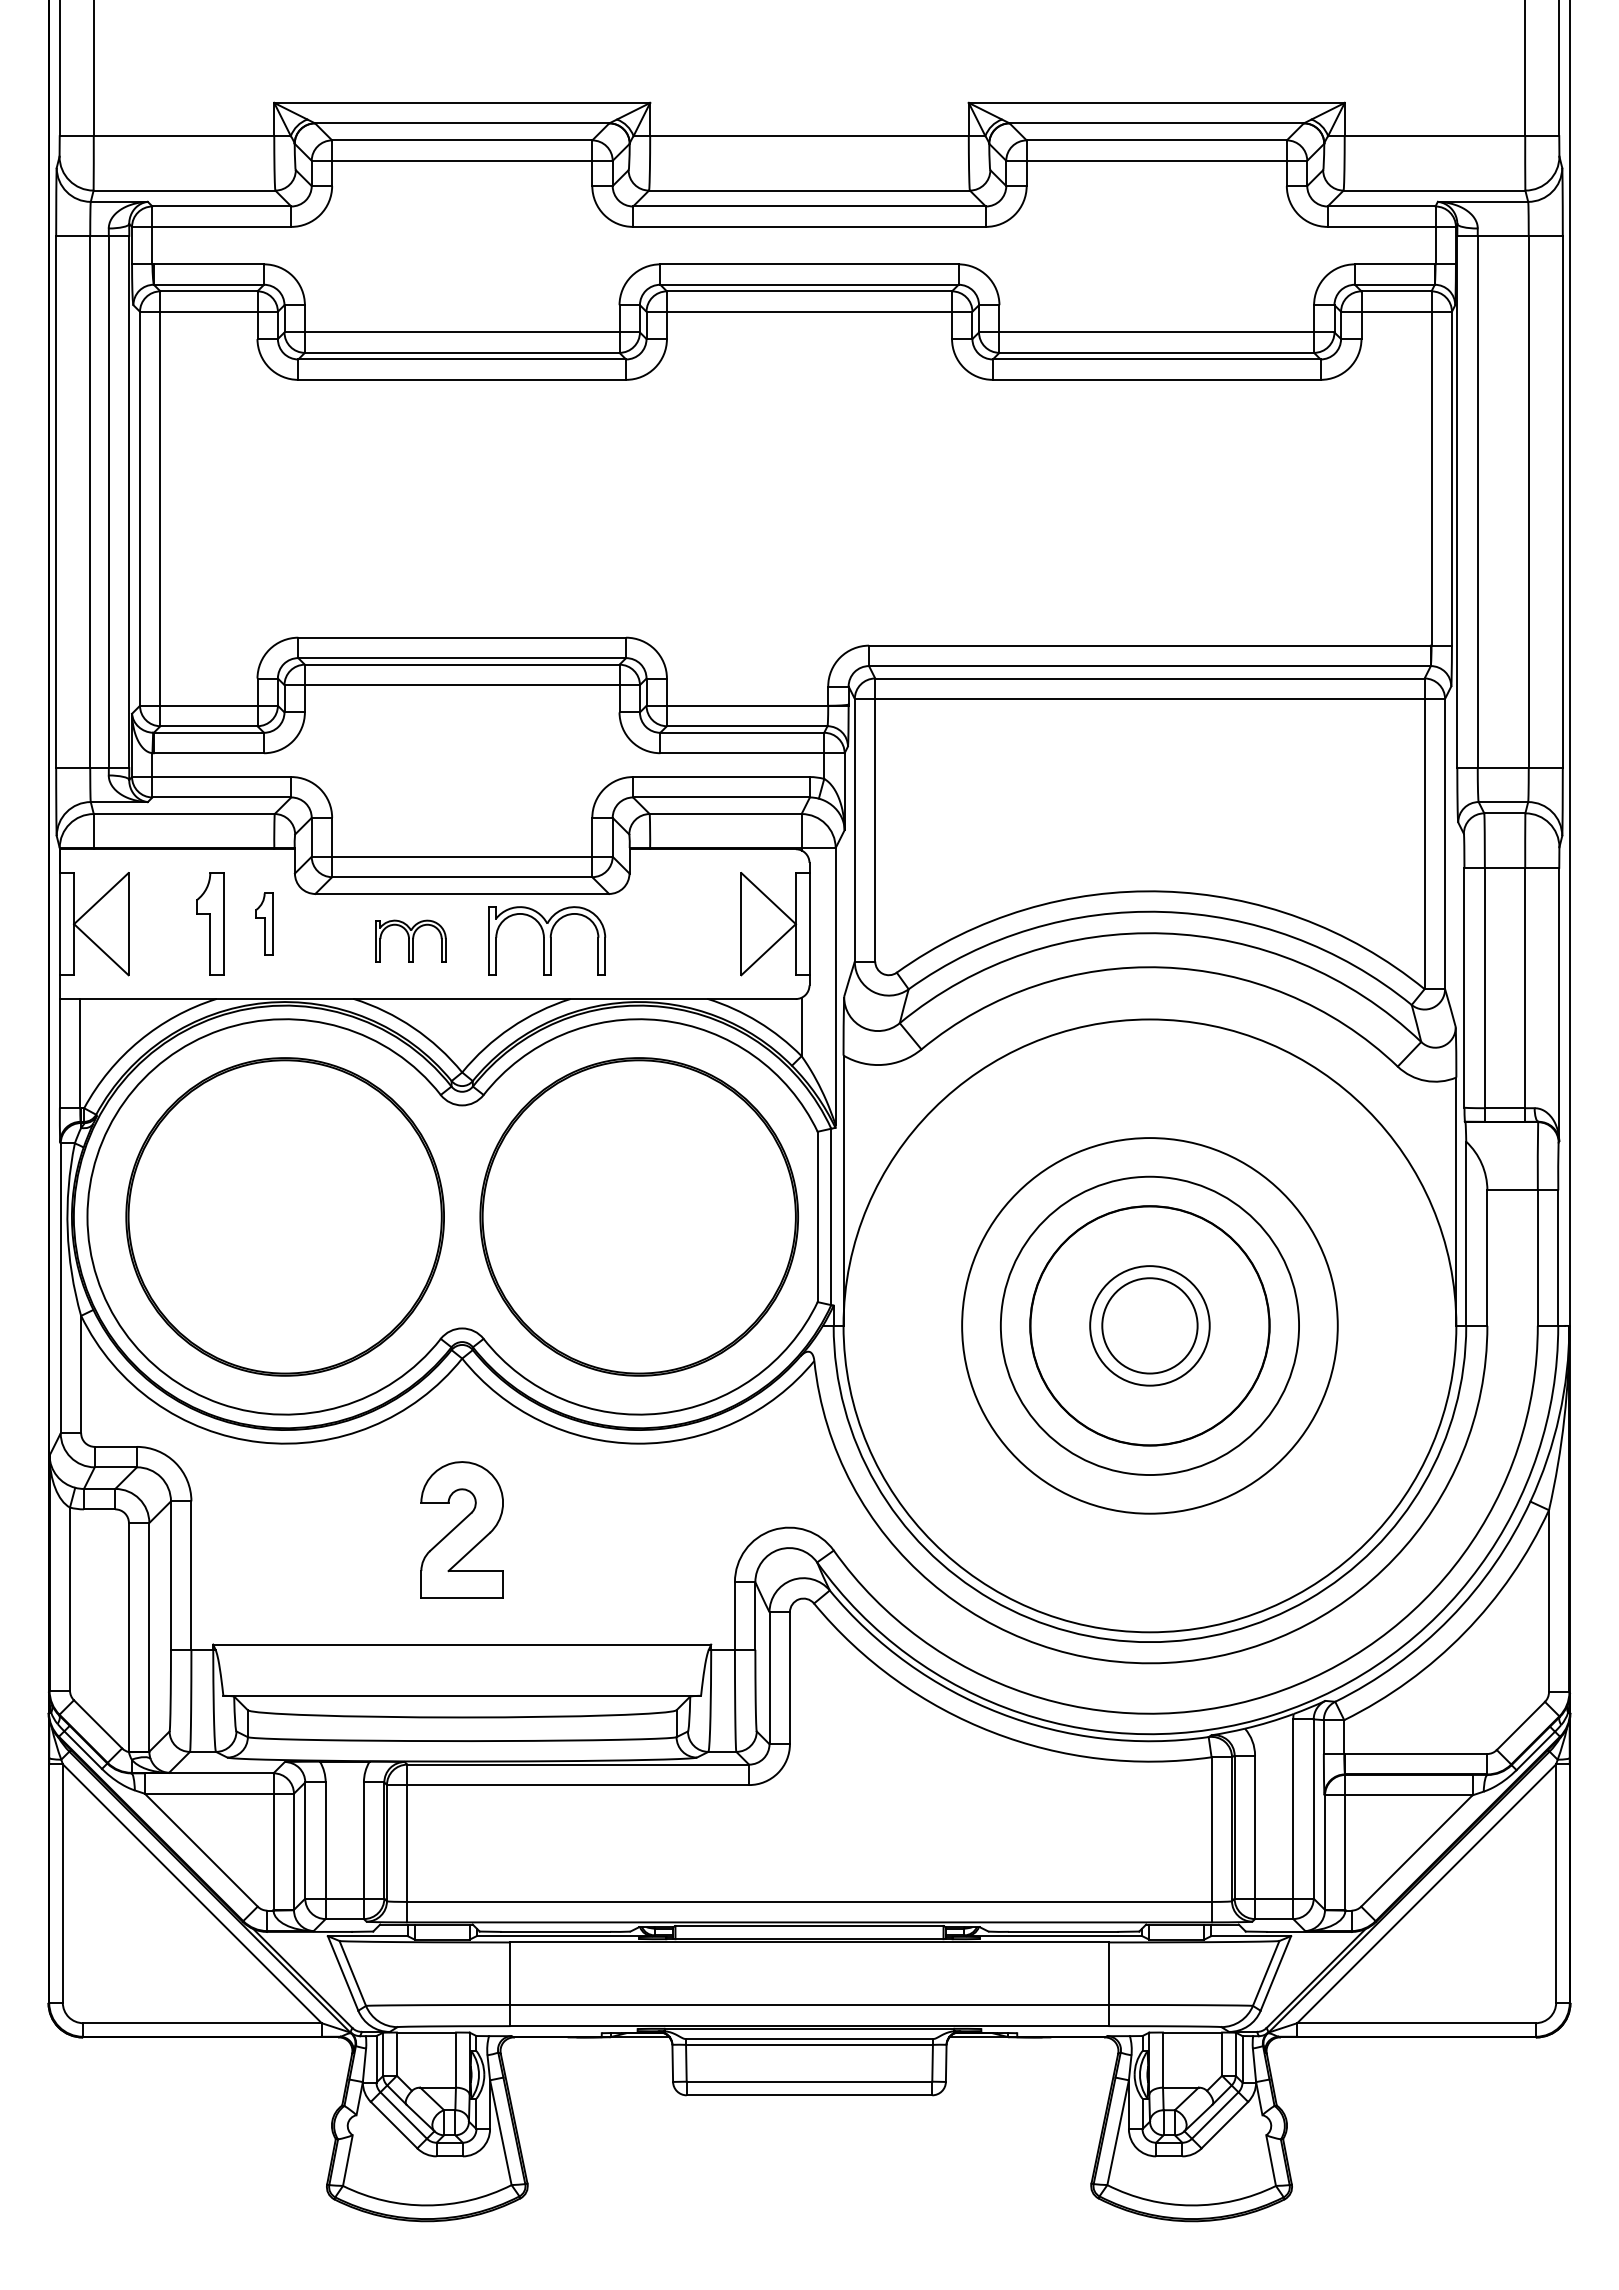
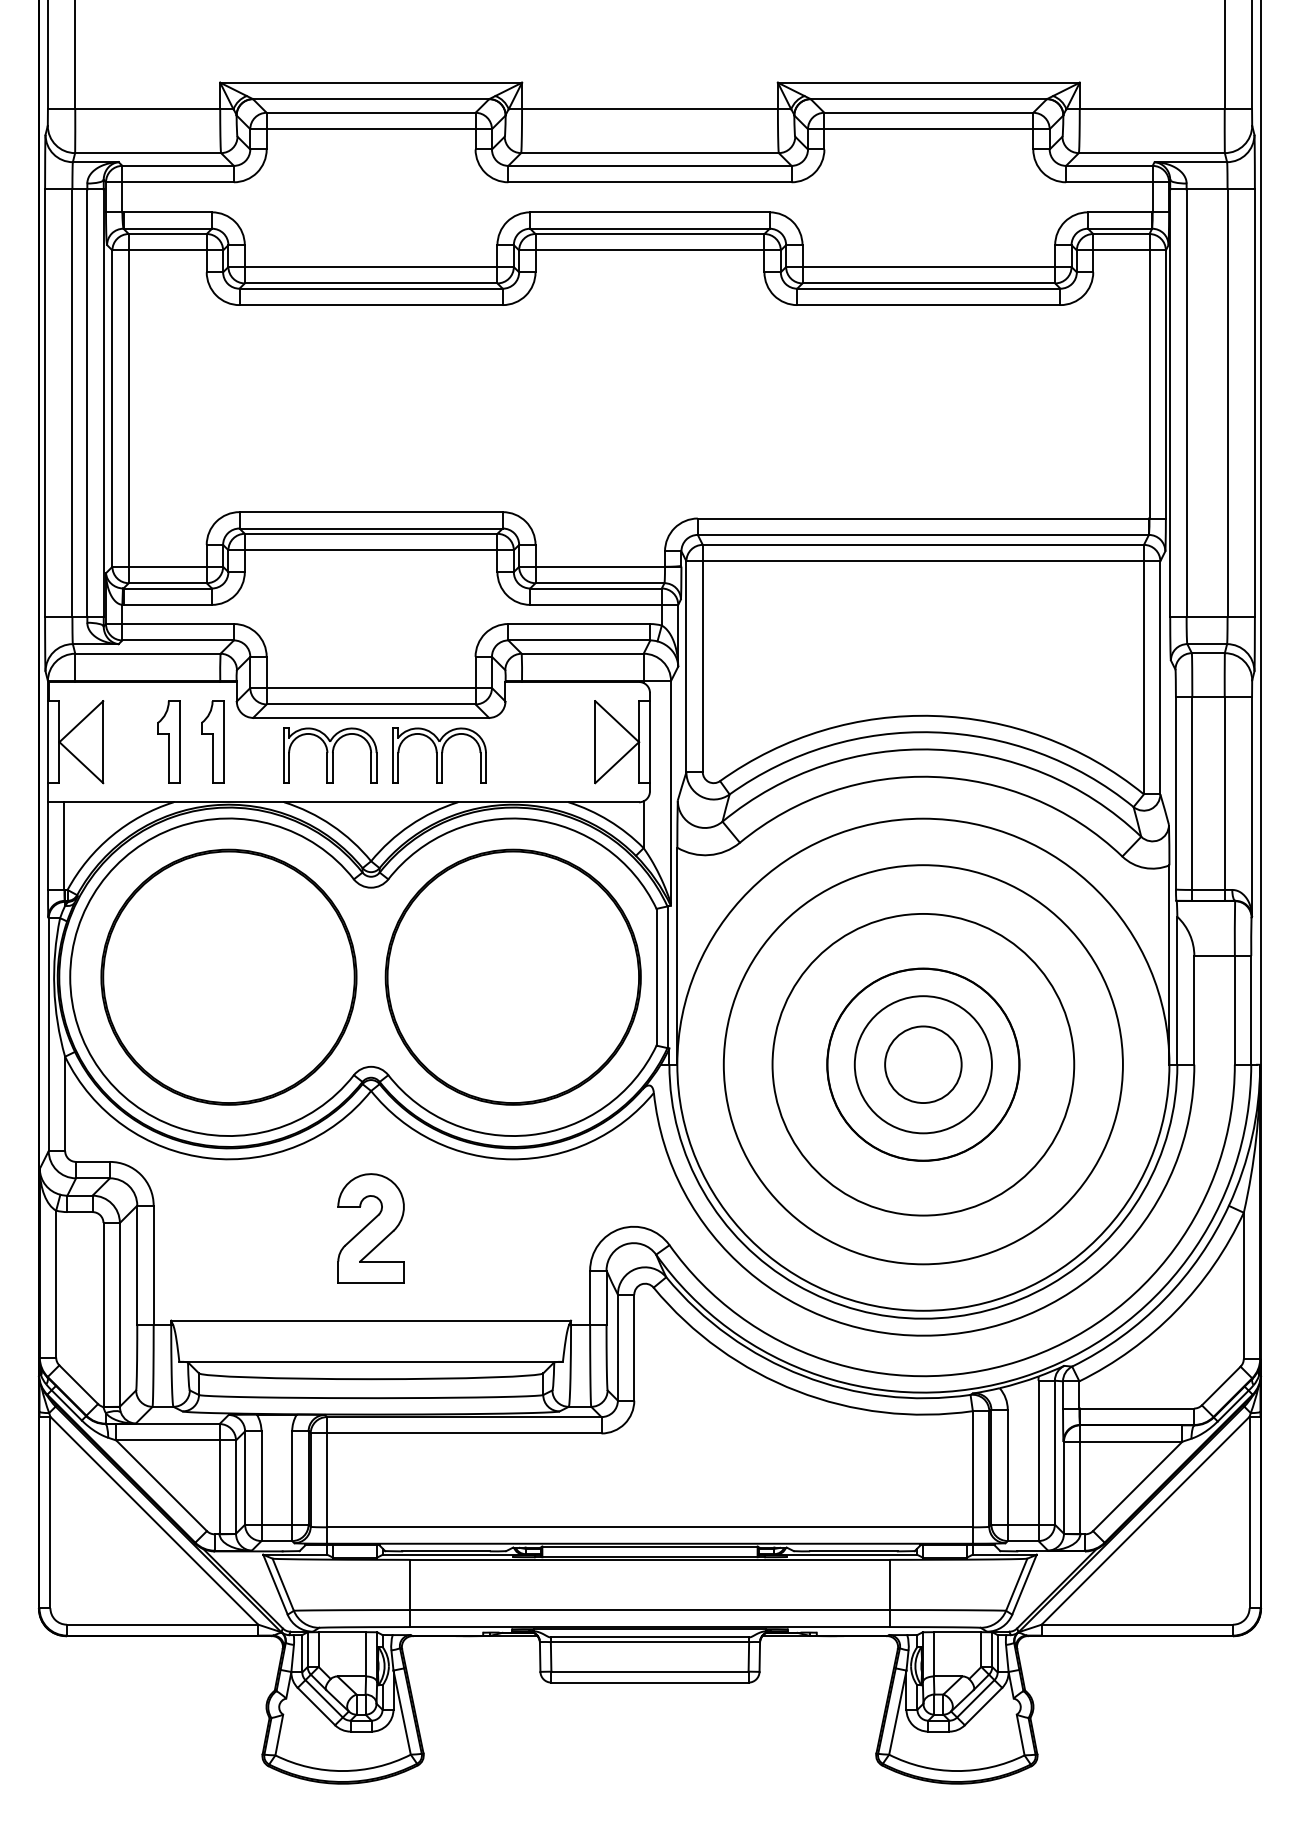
part: (264, 923) -> (212, 741), size x1.67
part: (410, 940) -> (329, 755), size x1.67
circle: (1149, 1325) -> (923, 1064), size x1.43
circle: (1149, 1325) -> (923, 1064), size x1.67

